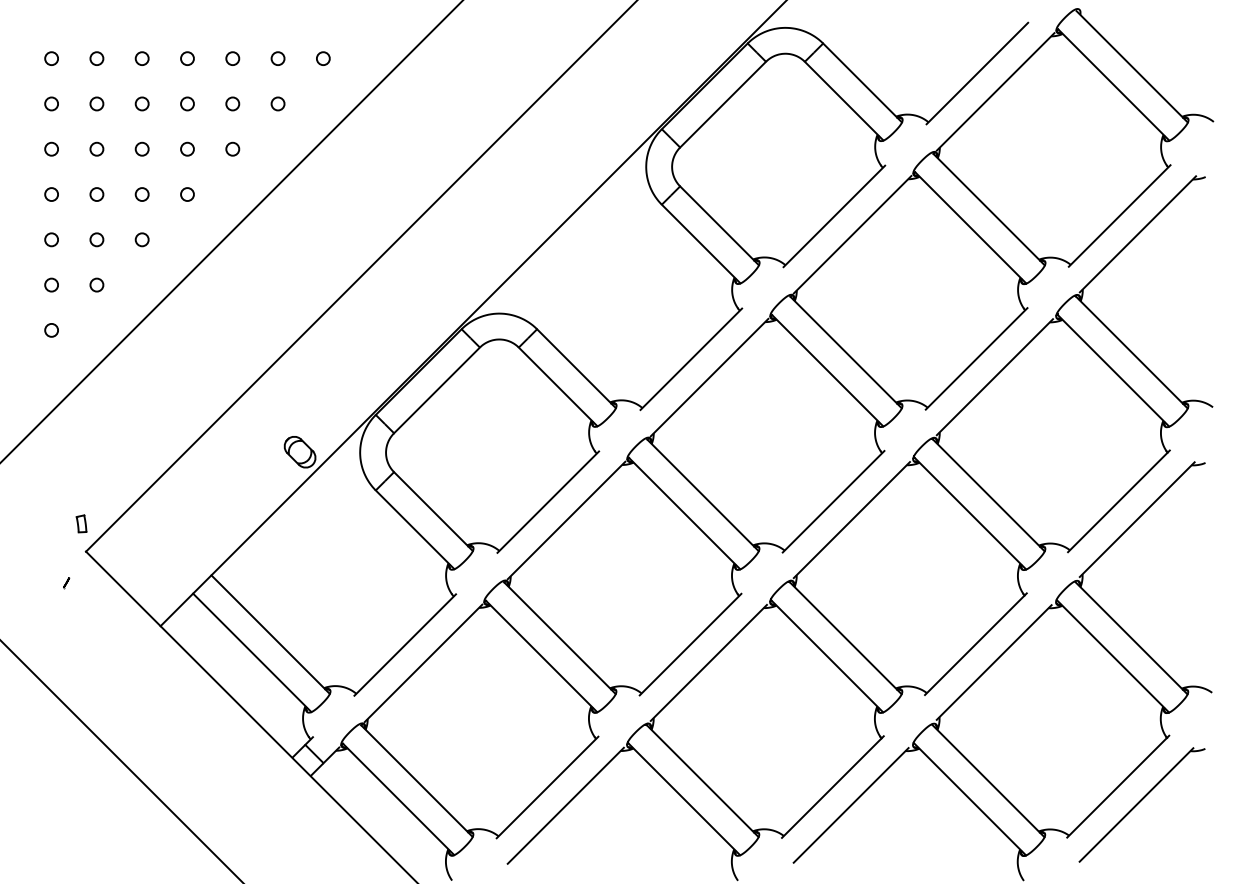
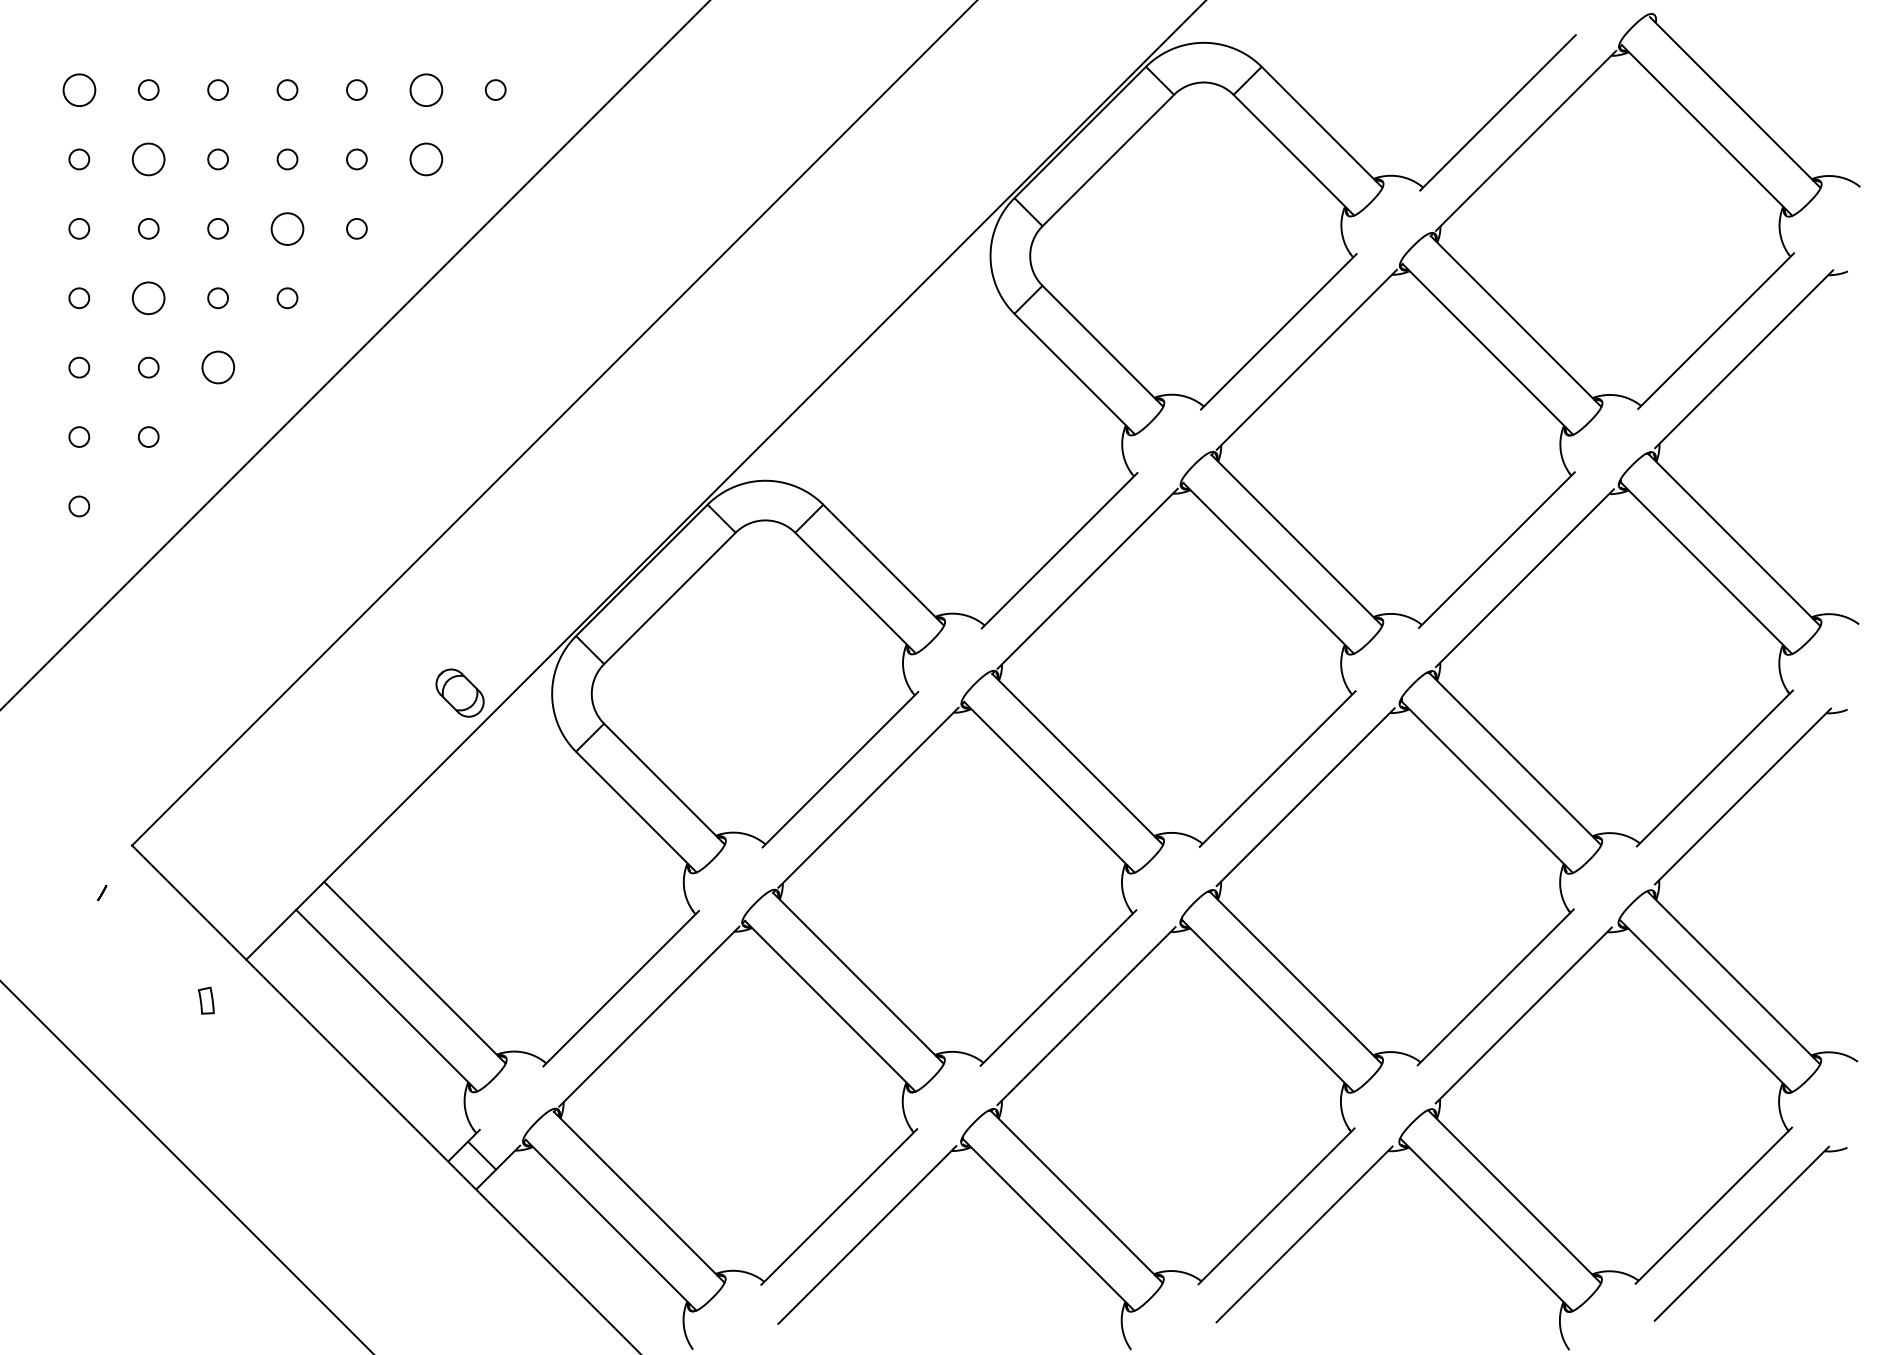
circle: (51, 58) -> (79, 89), size x1.6
circle: (277, 58) -> (425, 89), size x1.6
circle: (96, 103) -> (148, 158), size x1.6
circle: (277, 103) -> (425, 158), size x1.6
circle: (187, 148) -> (287, 227), size x1.6
circle: (96, 194) -> (148, 298), size x1.6
circle: (141, 239) -> (217, 367), size x1.6
part: (81, 523) -> (206, 1000), moved

